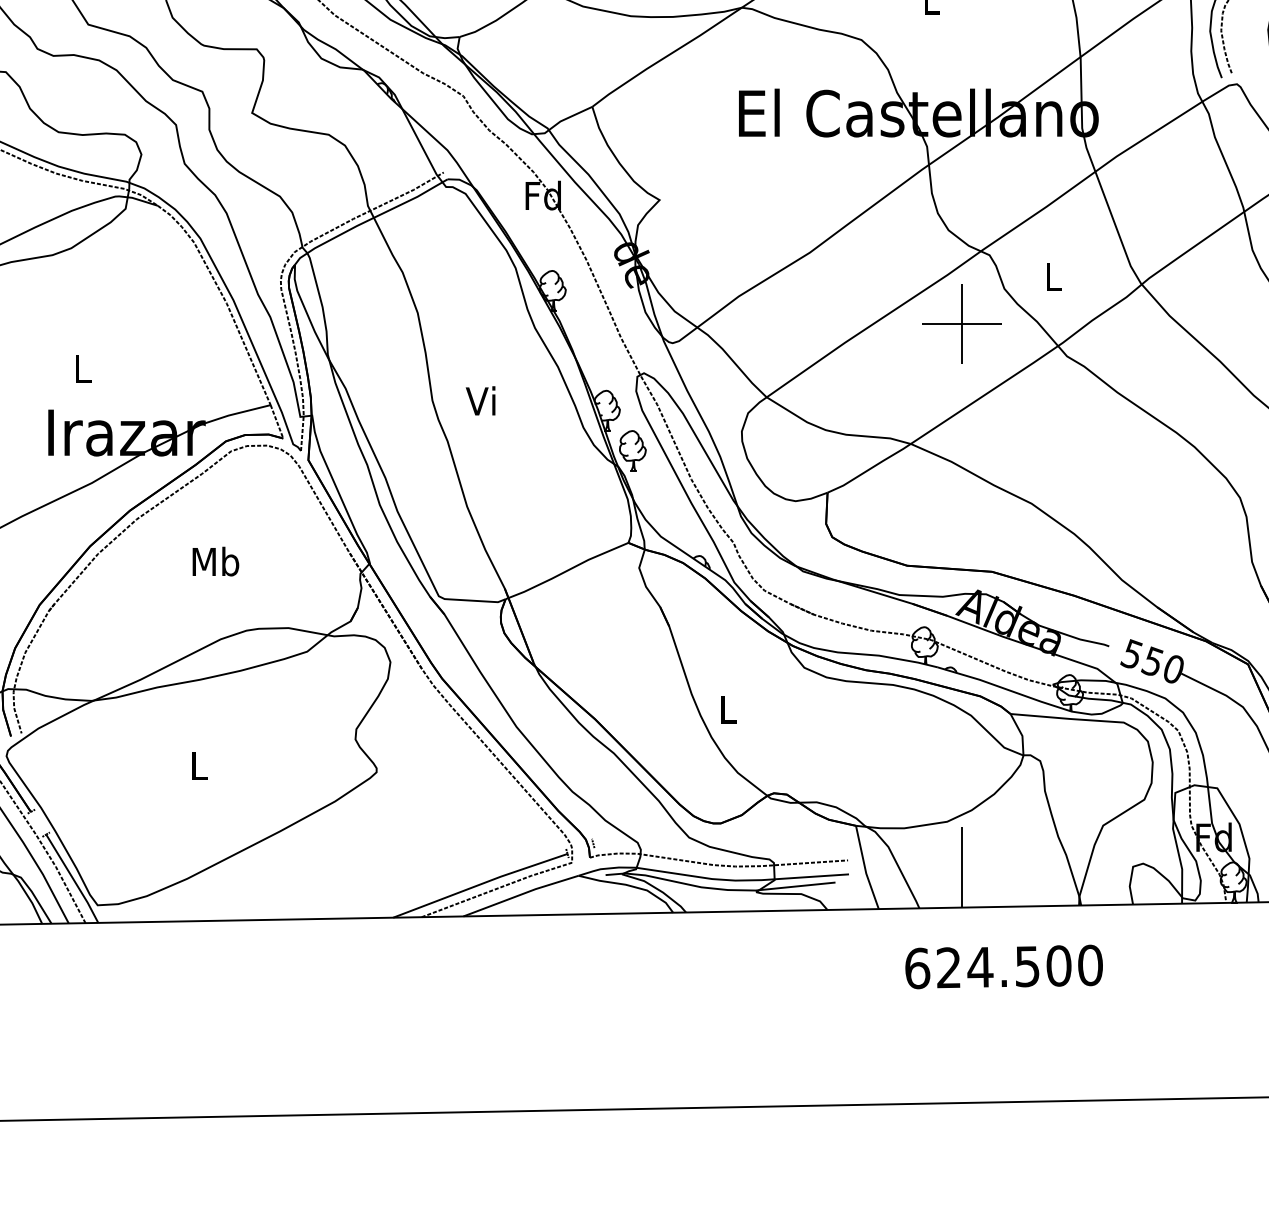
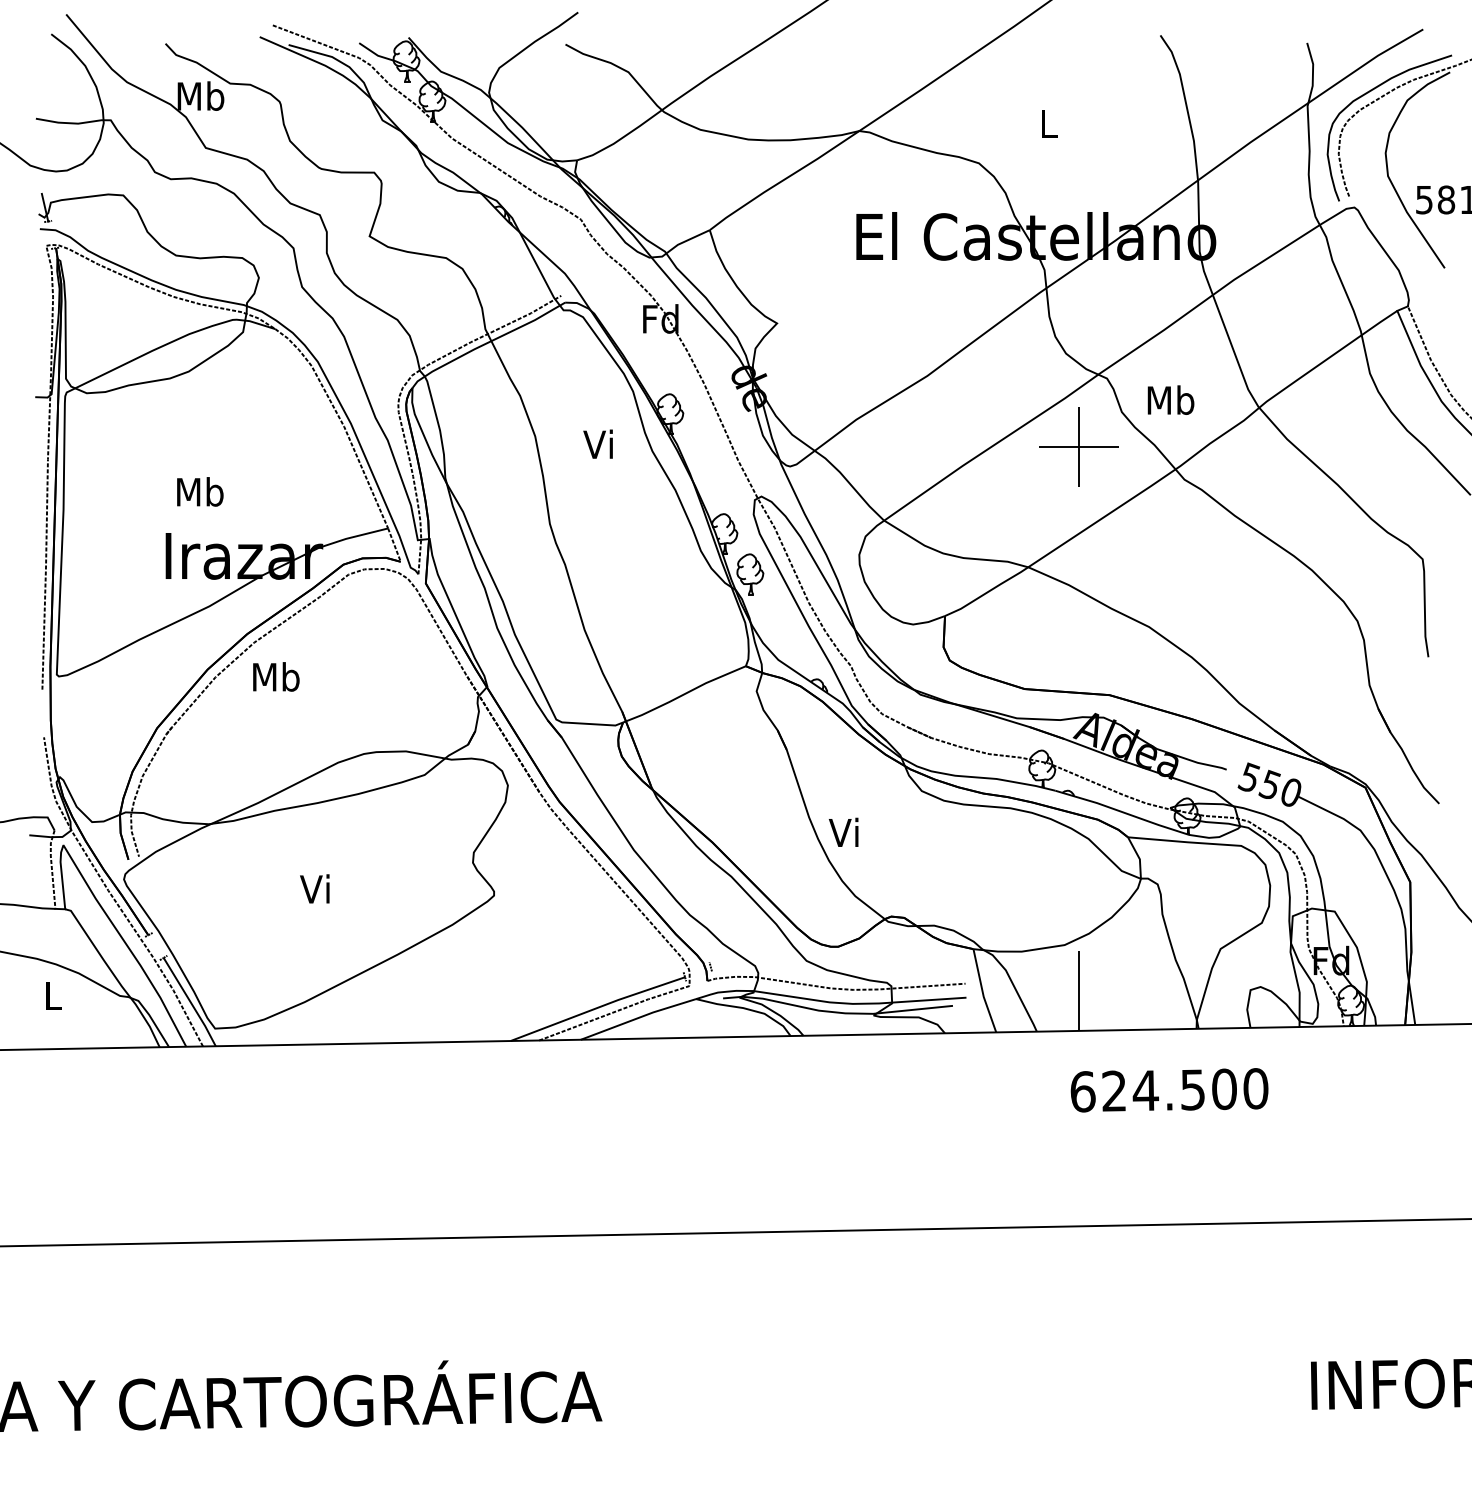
text: (1053, 276) -> (1170, 399), L -> Mb
text: (83, 368) -> (200, 491), L -> Mb
text: (480, 400) -> (597, 443), moved
text: (216, 561) -> (276, 676), moved
text: (726, 708) -> (843, 831), L -> Vi
text: (197, 765) -> (314, 888), L -> Vi
text: (1004, 967) -> (1169, 1090), moved

